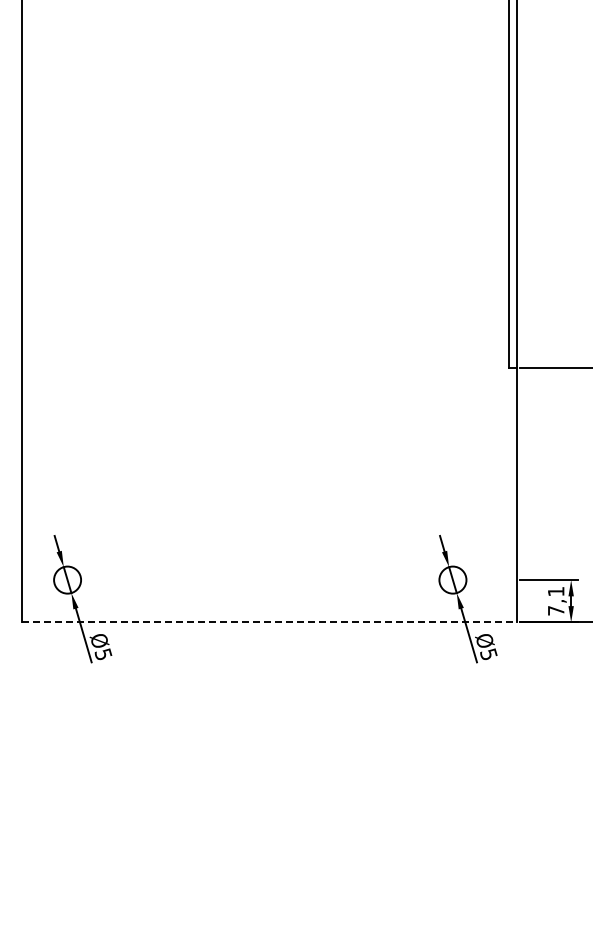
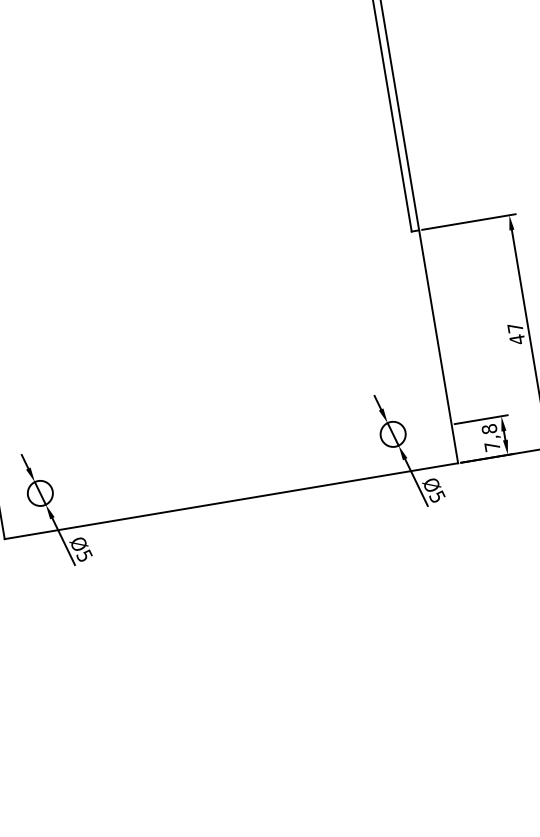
text: (555, 591) -> (488, 429), 7,1 -> 7,8
line: (269, 622) -> (231, 501), dashed -> solid

